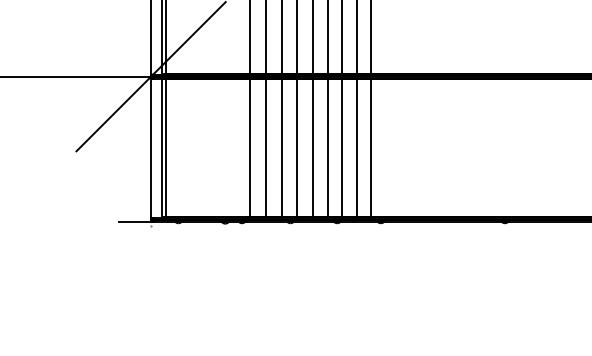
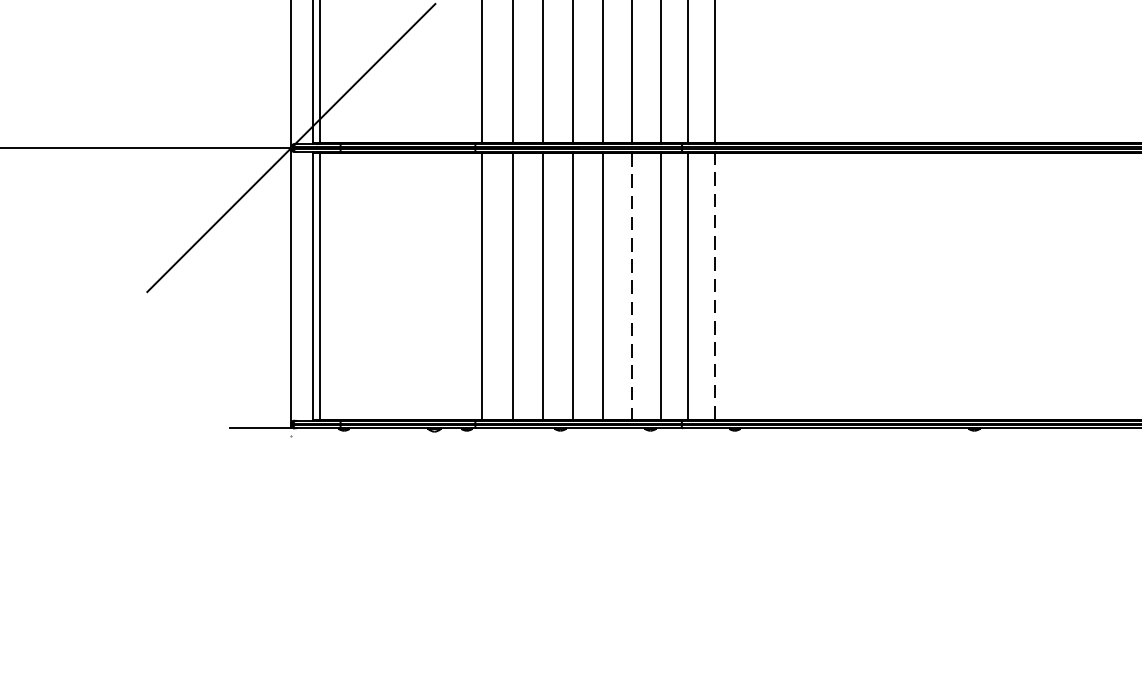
line: (370, 147) -> (714, 284), solid -> dashed
line: (327, 148) -> (631, 286), solid -> dashed

